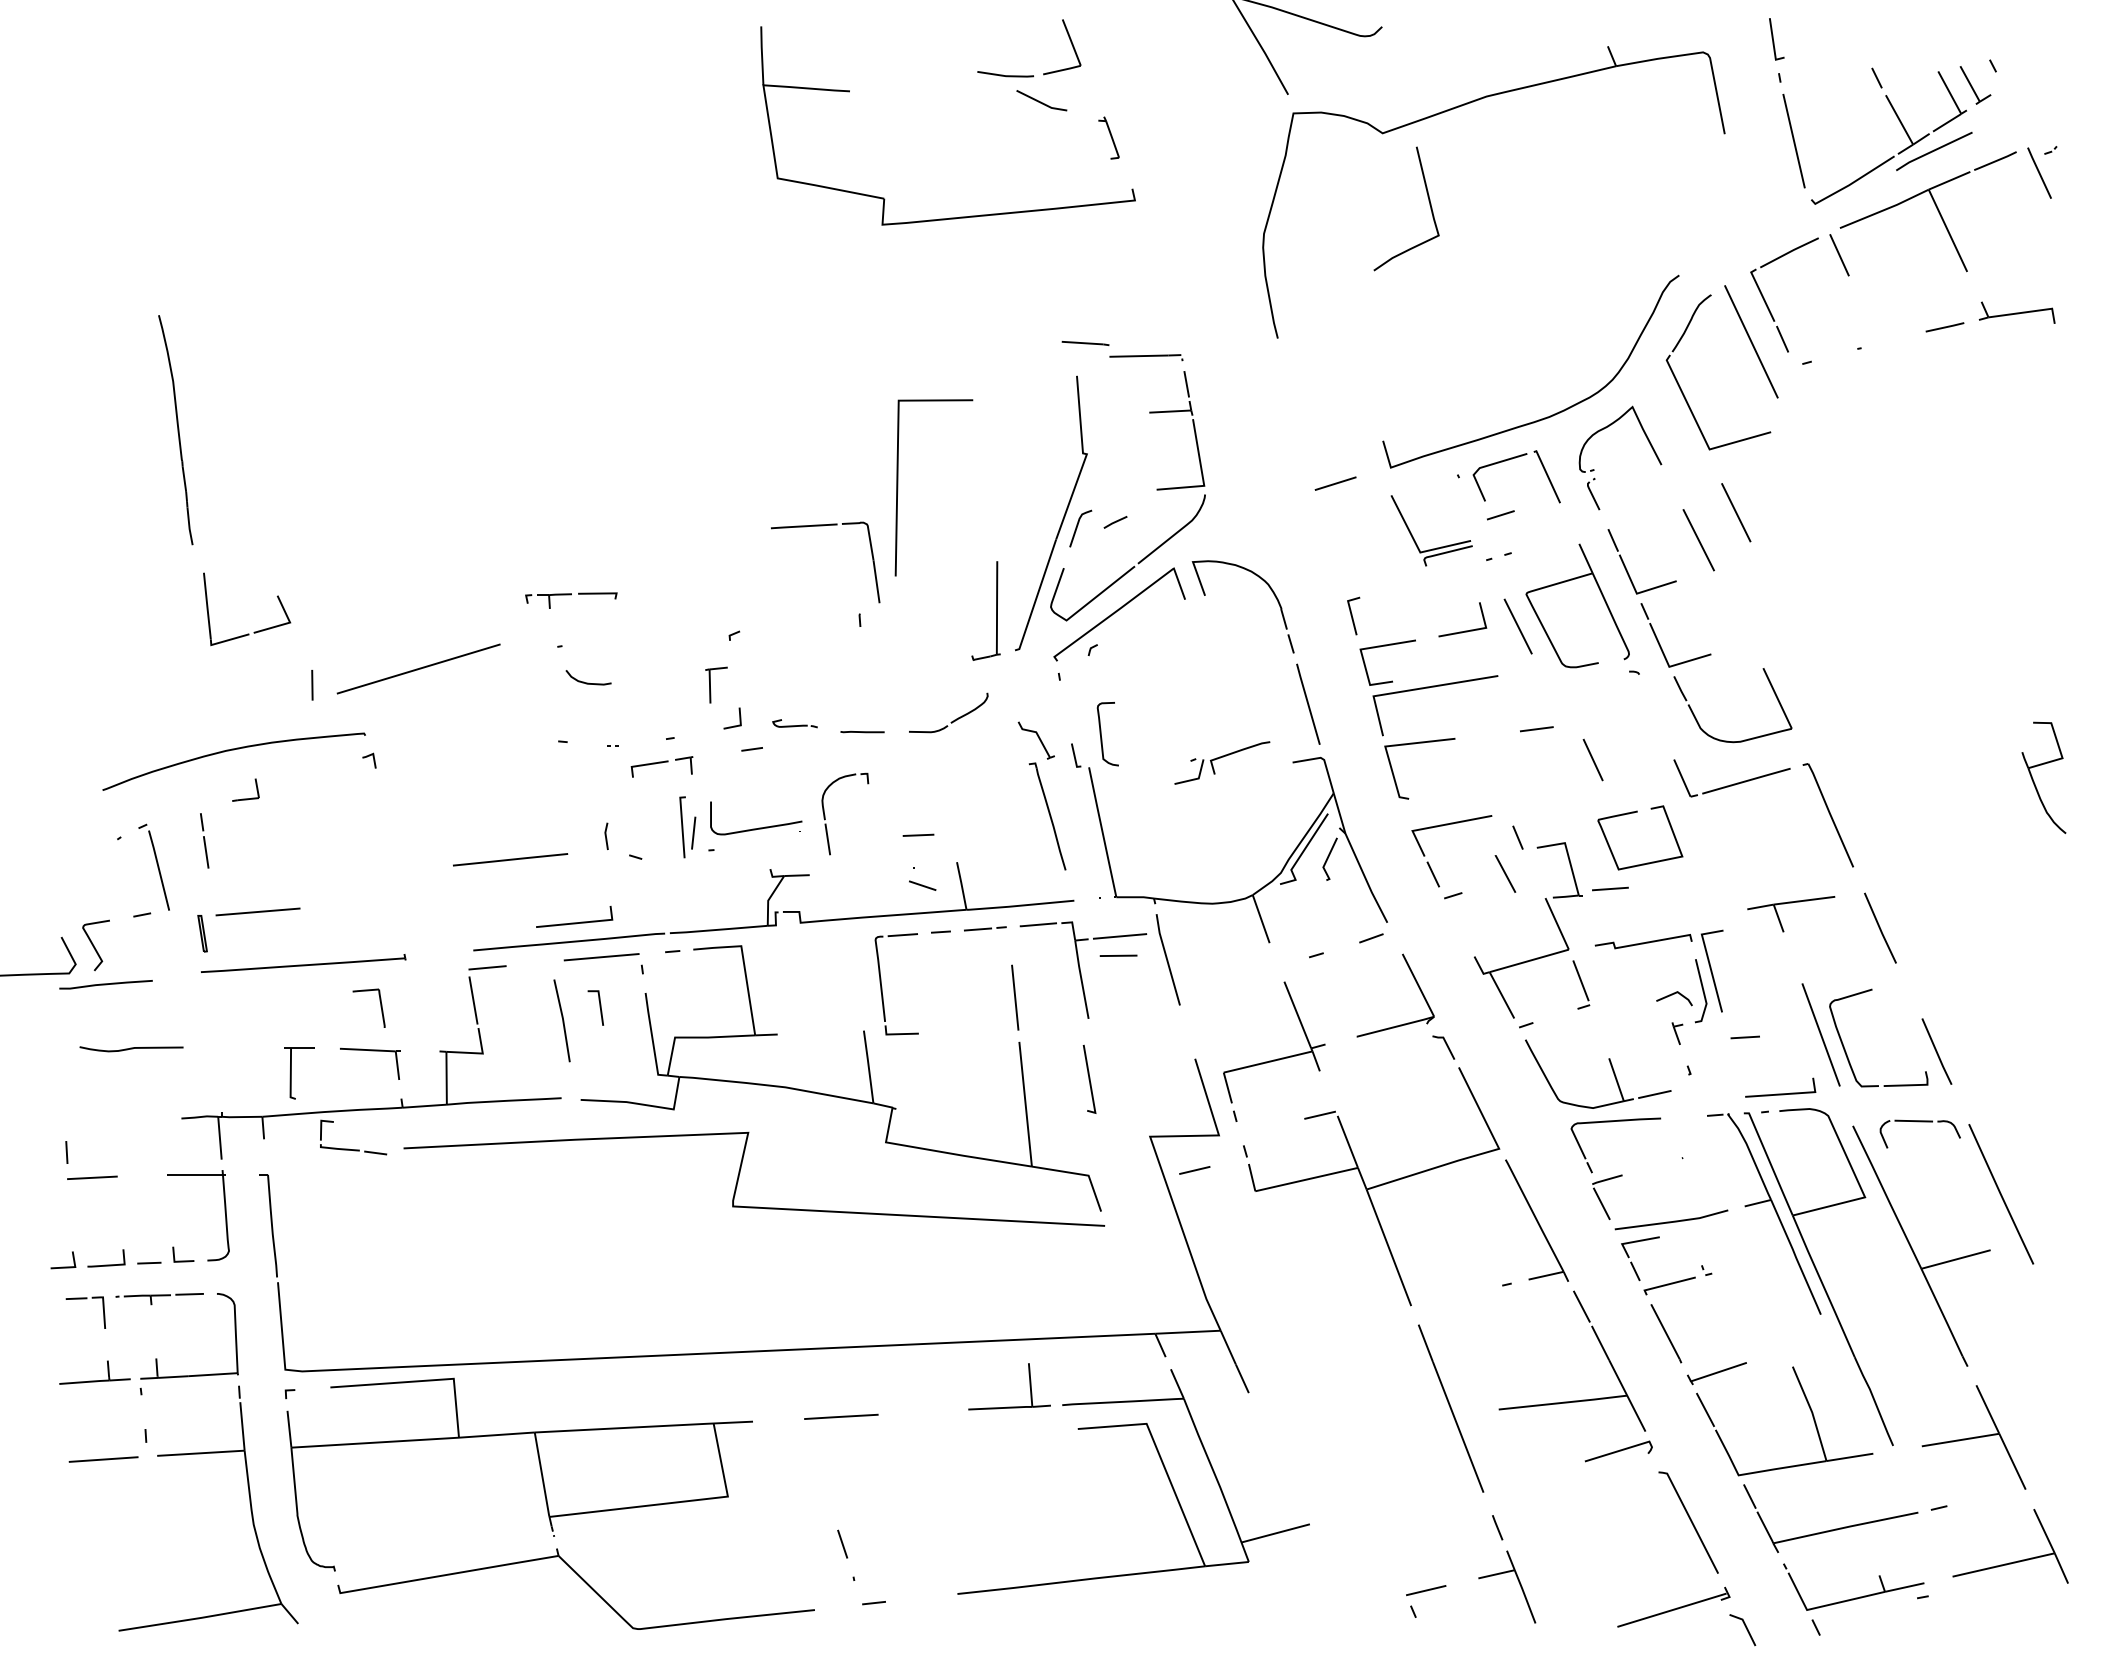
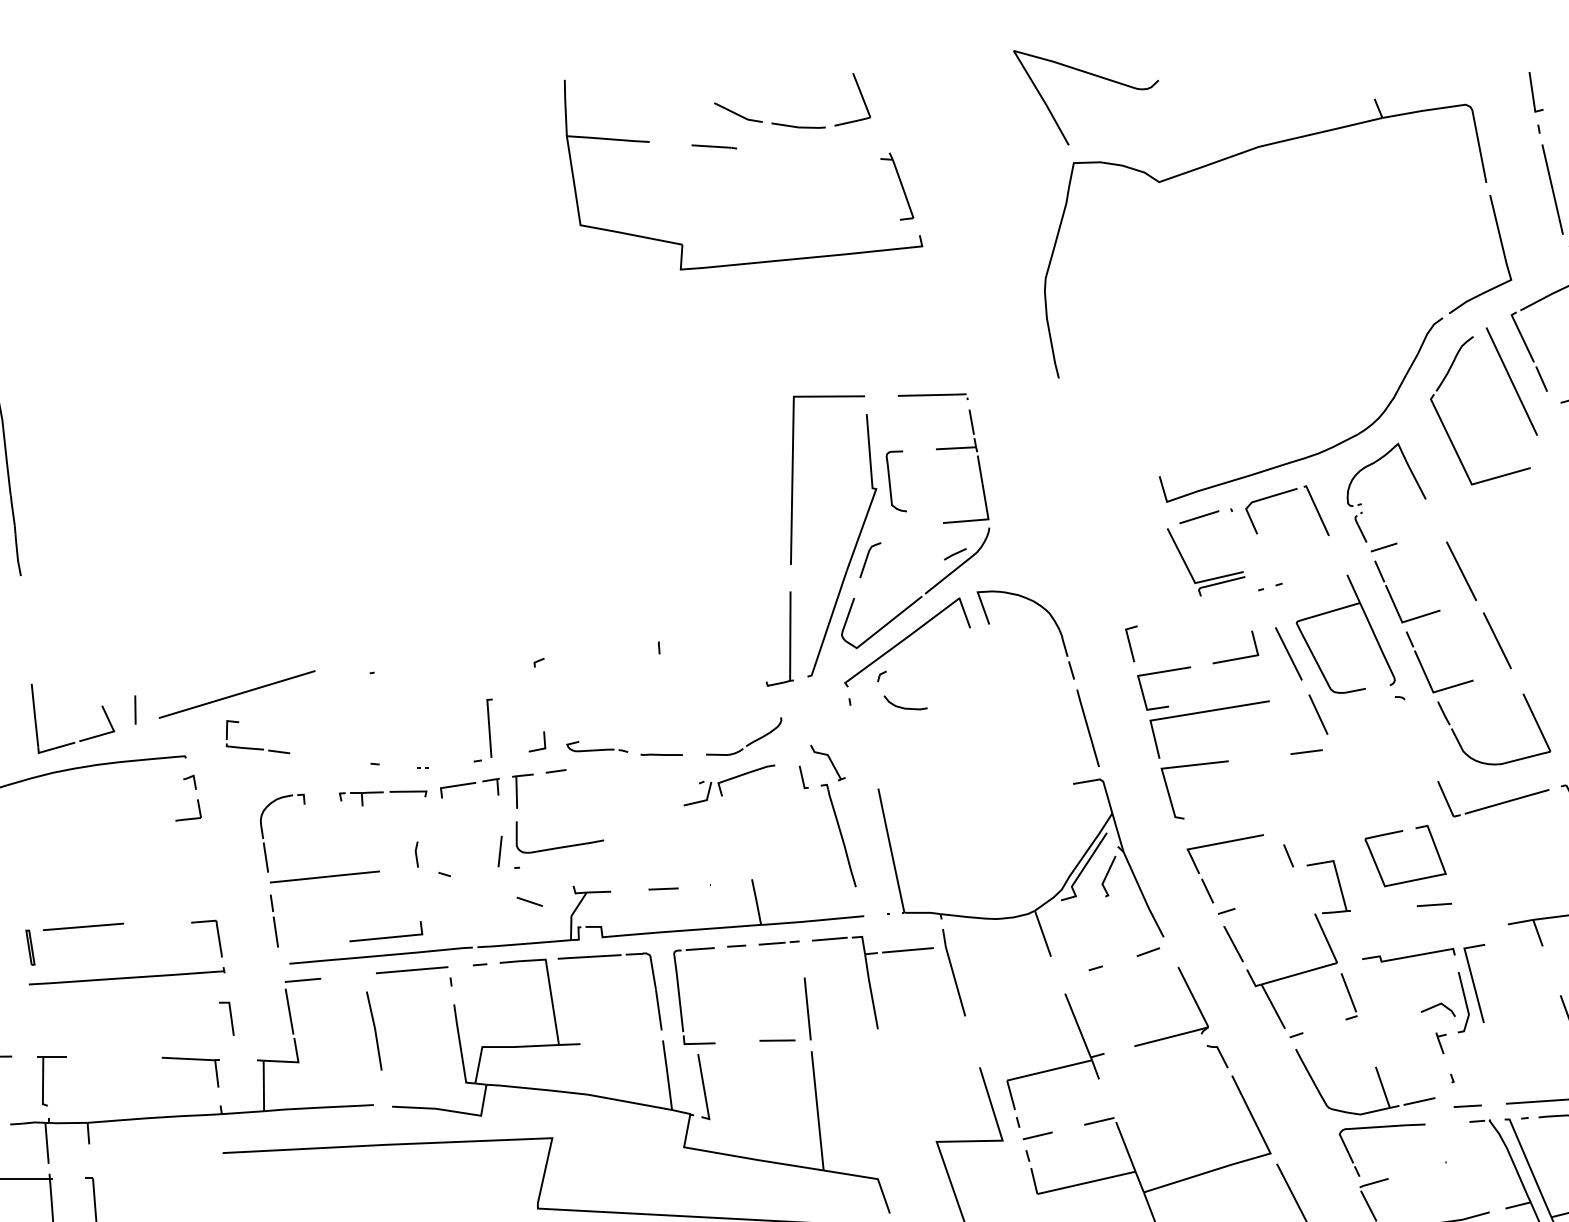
line: (1041, 101) -> (738, 113), moved
part: (1108, 137) -> (896, 186), size x1.67
curve: (1428, 201) -> (1501, 247), moved
line: (1085, 343) -> (714, 146), moved
line: (1335, 483) -> (1199, 517), moved
line: (898, 487) -> (793, 479), moved
line: (1736, 512) -> (1497, 640), moved
line: (1500, 515) -> (1383, 547), moved
line: (1115, 522) -> (955, 554), moved
part: (824, 526) -> (609, 957), moved
part: (571, 600) -> (383, 798), moved
part: (254, 631) -> (80, 739), moved
curve: (588, 682) -> (905, 707), moved
part: (716, 684) -> (522, 790), moved
part: (794, 723) -> (596, 746), size x1.43
curve: (1101, 734) -> (890, 481), moved
line: (1075, 755) -> (803, 777), moved
line: (1592, 759) -> (1317, 714), moved
part: (1222, 762) -> (729, 784), moved
part: (245, 798) -> (188, 818), moved
part: (825, 814) -> (263, 833), moved
line: (682, 827) -> (489, 728), moved
line: (918, 834) -> (663, 888), moved
line: (204, 840) -> (274, 920), moved
line: (1505, 873) -> (1233, 943), moved
line: (922, 885) -> (529, 901), moved
line: (1610, 888) -> (1434, 904), moved
line: (1118, 955) -> (777, 1040), moved
part: (380, 1007) -> (217, 937), moved
line: (599, 1007) -> (230, 1018), moved
line: (1744, 1037) -> (1467, 1106), moved
part: (291, 1073) -> (43, 1081), moved
line: (1089, 1078) -> (703, 1086), moved
part: (349, 1148) -> (254, 747), moved
line: (1194, 1170) -> (1037, 1135), moved

